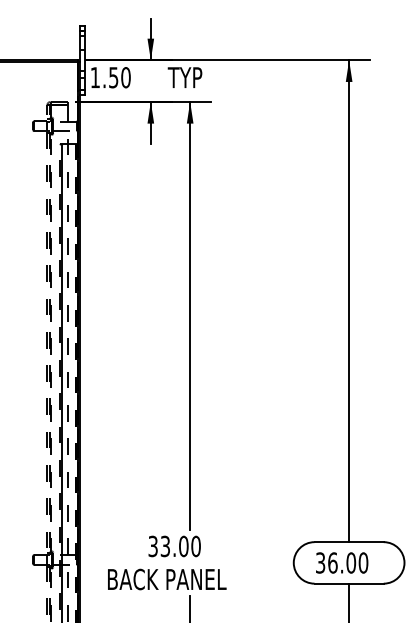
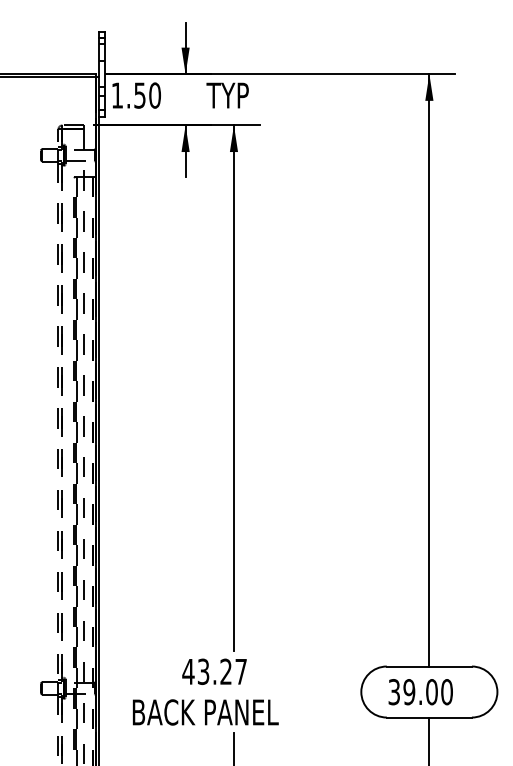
text: (174, 546) -> (214, 671), 33.00 -> 43.27
text: (332, 562) -> (408, 691), 36.00 -> 39.00

